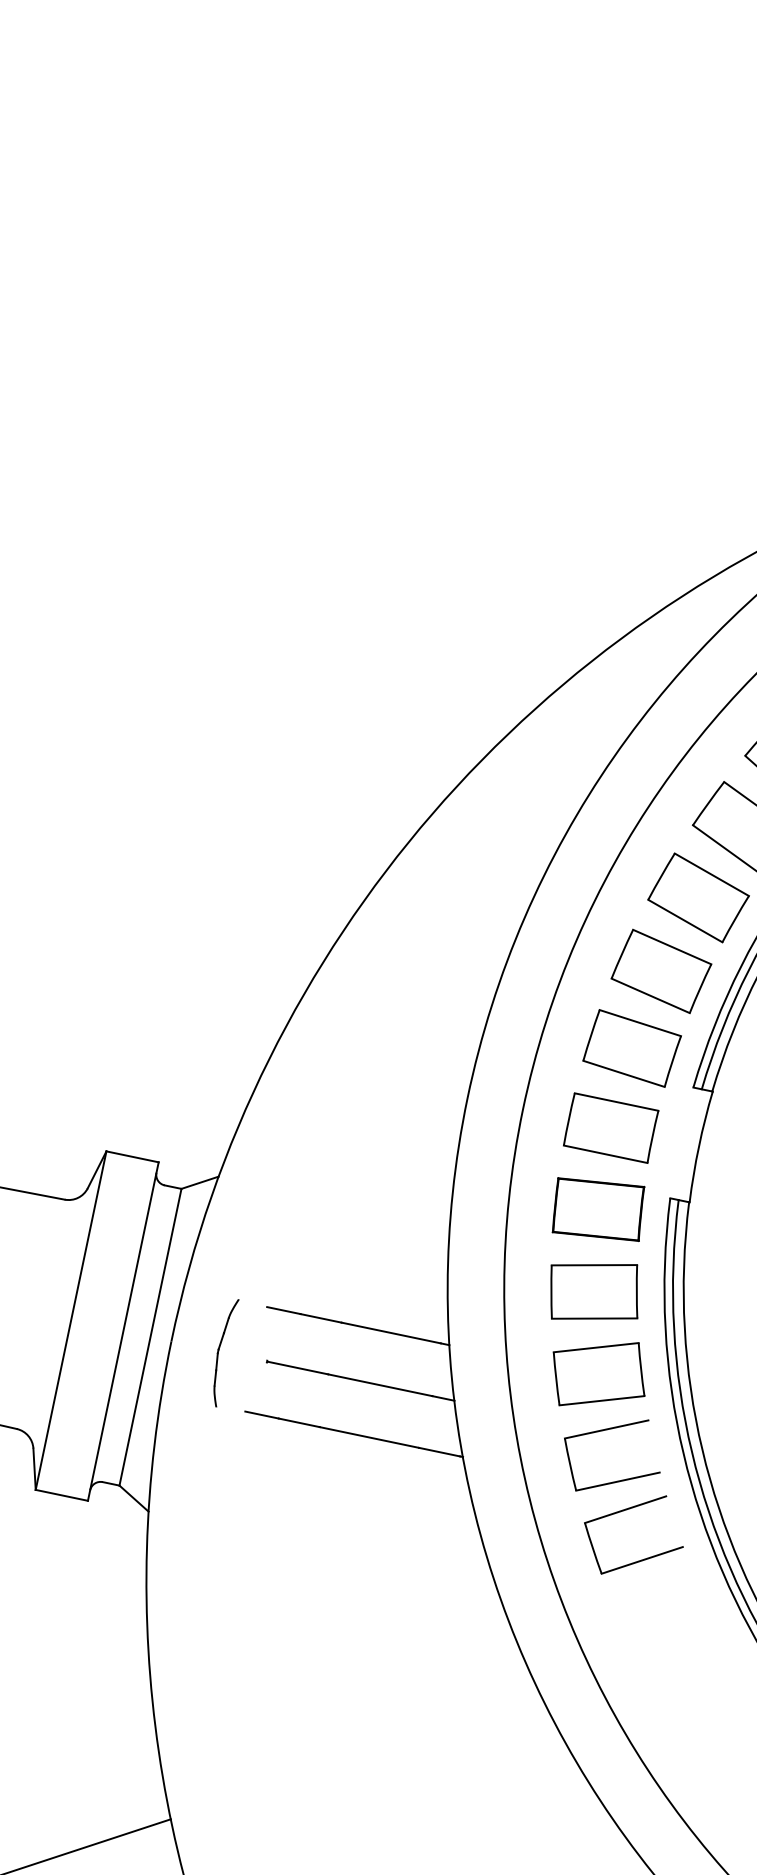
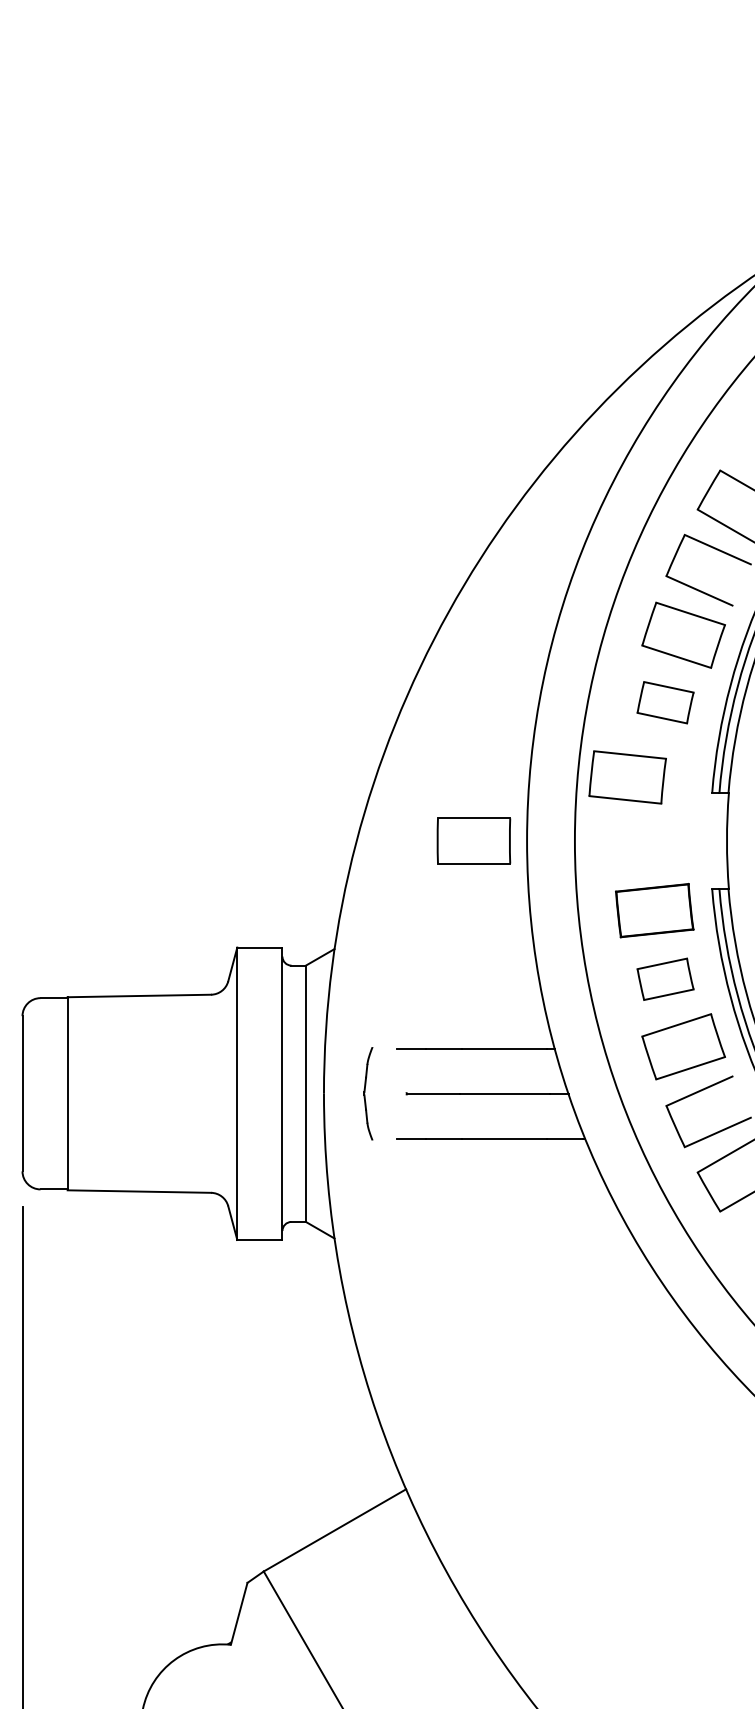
part: (661, 971) -> (665, 702), size x0.7
part: (631, 1048) -> (627, 777), moved
part: (610, 1127) -> (473, 840), moved
part: (594, 1290) -> (665, 978), size x0.7

